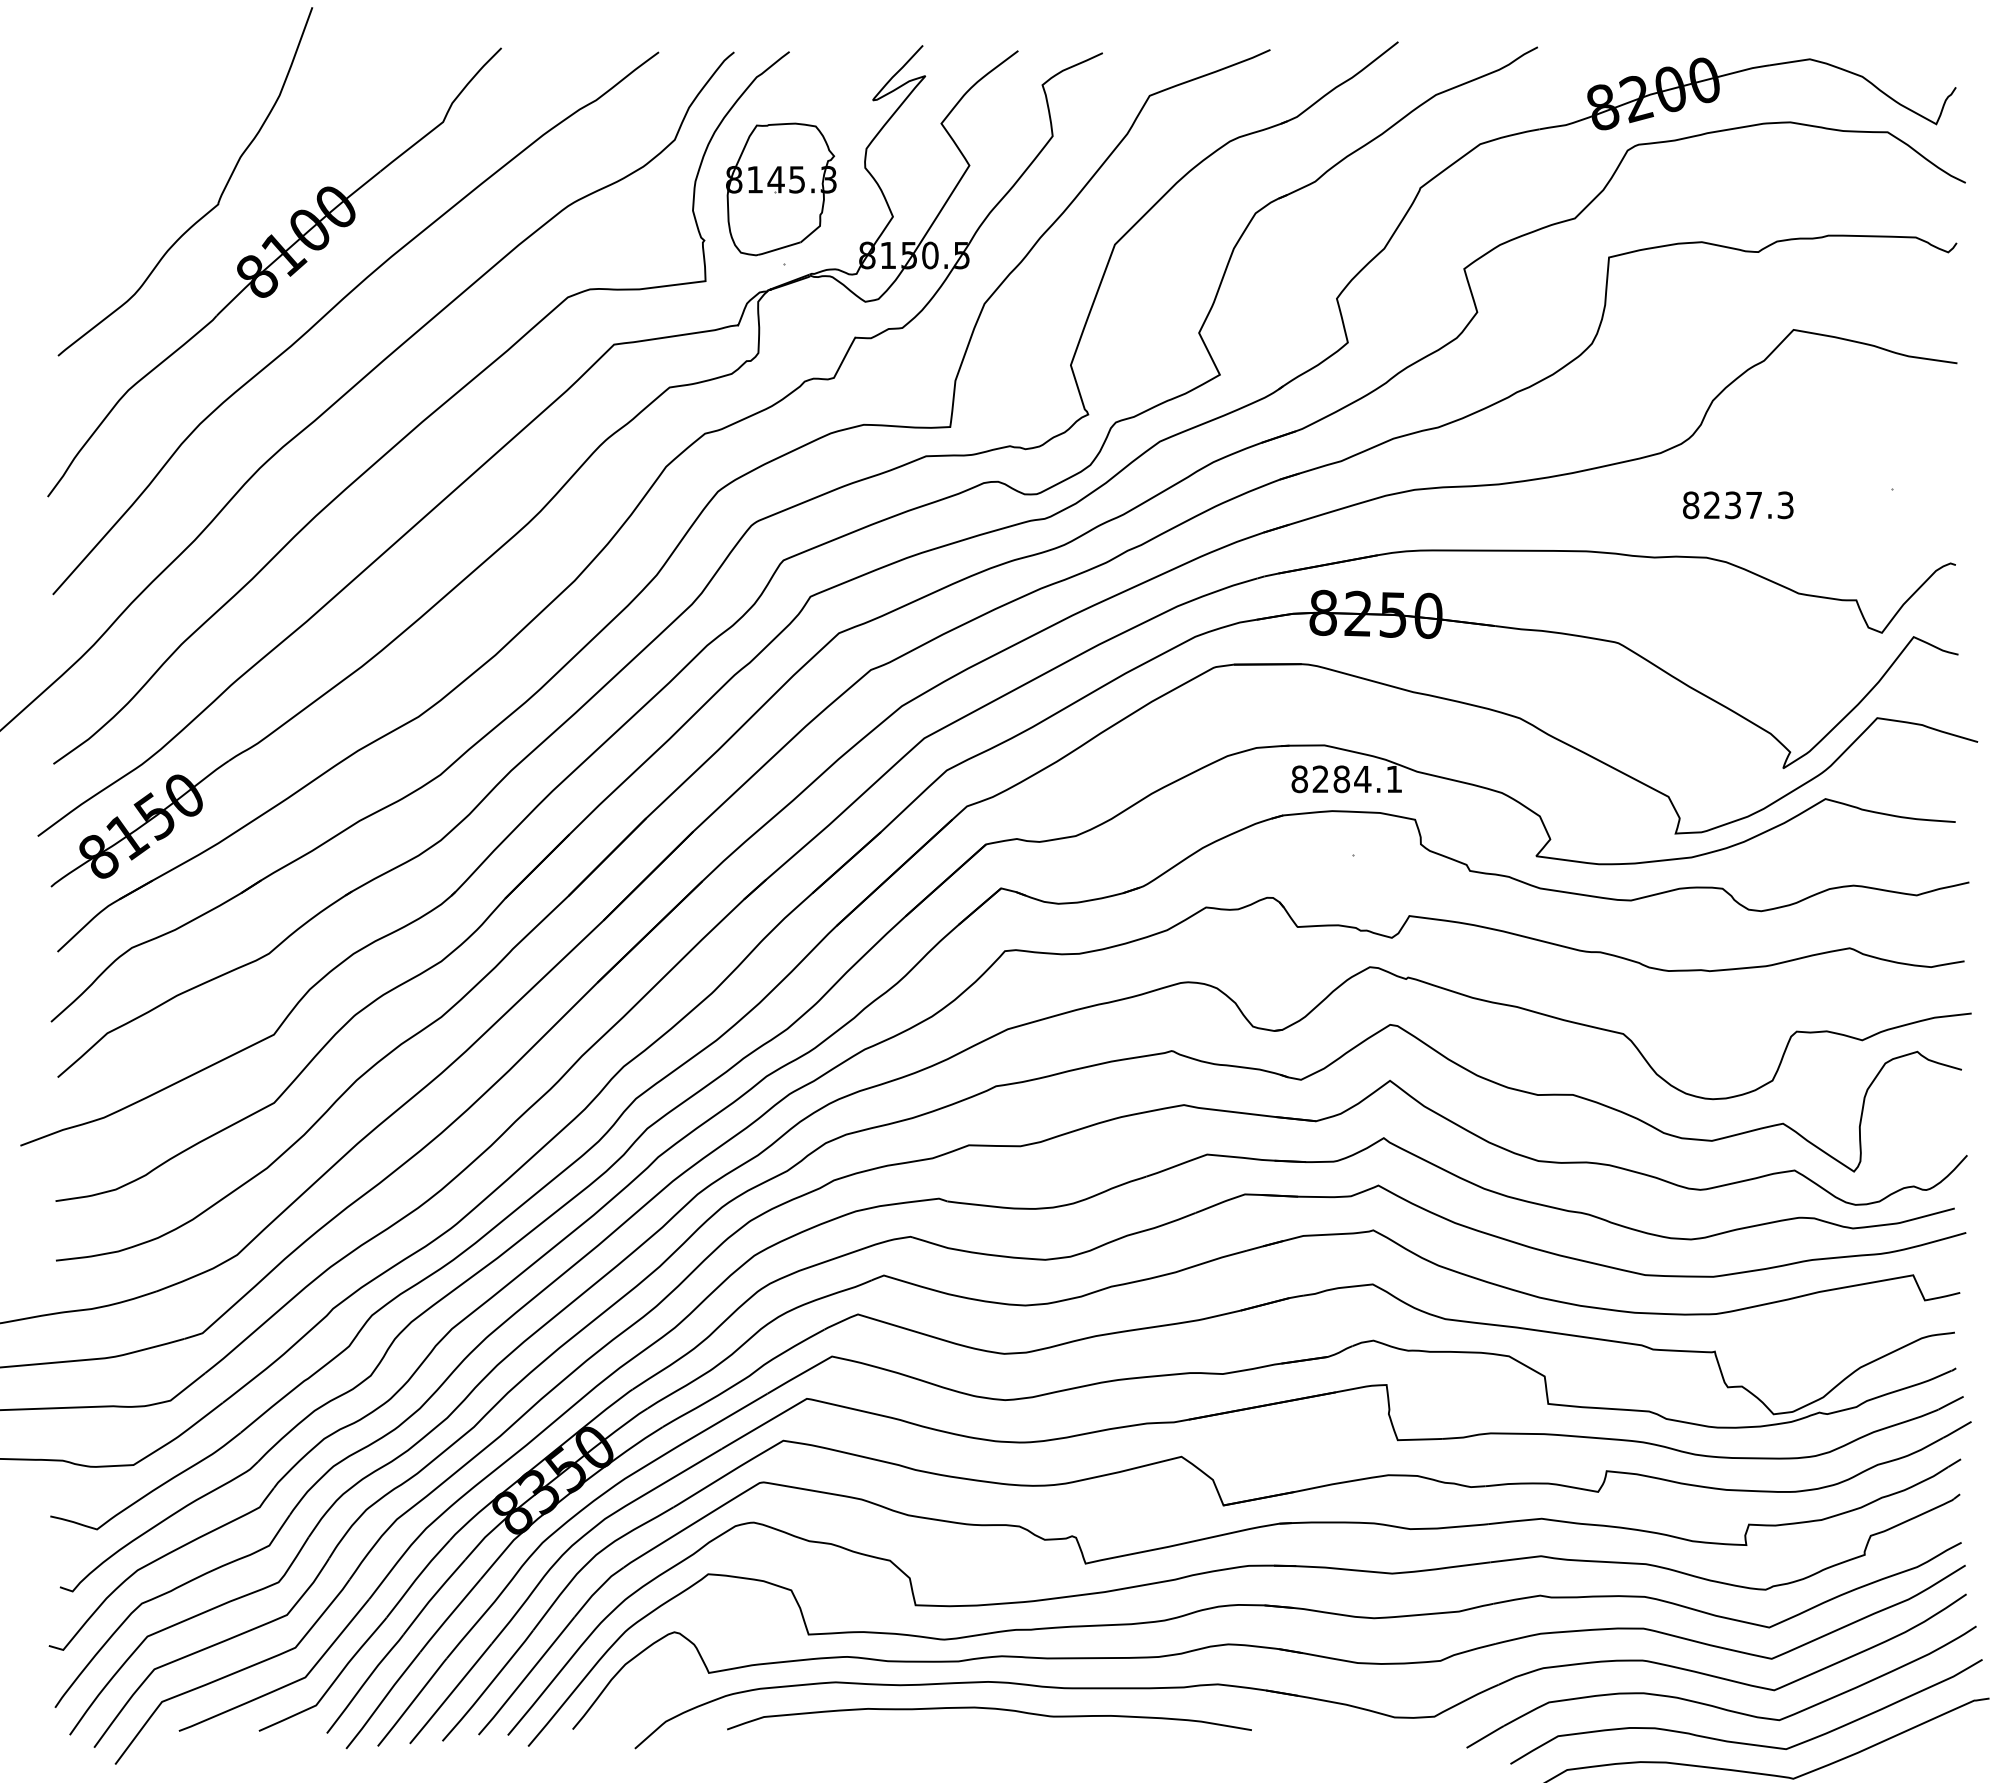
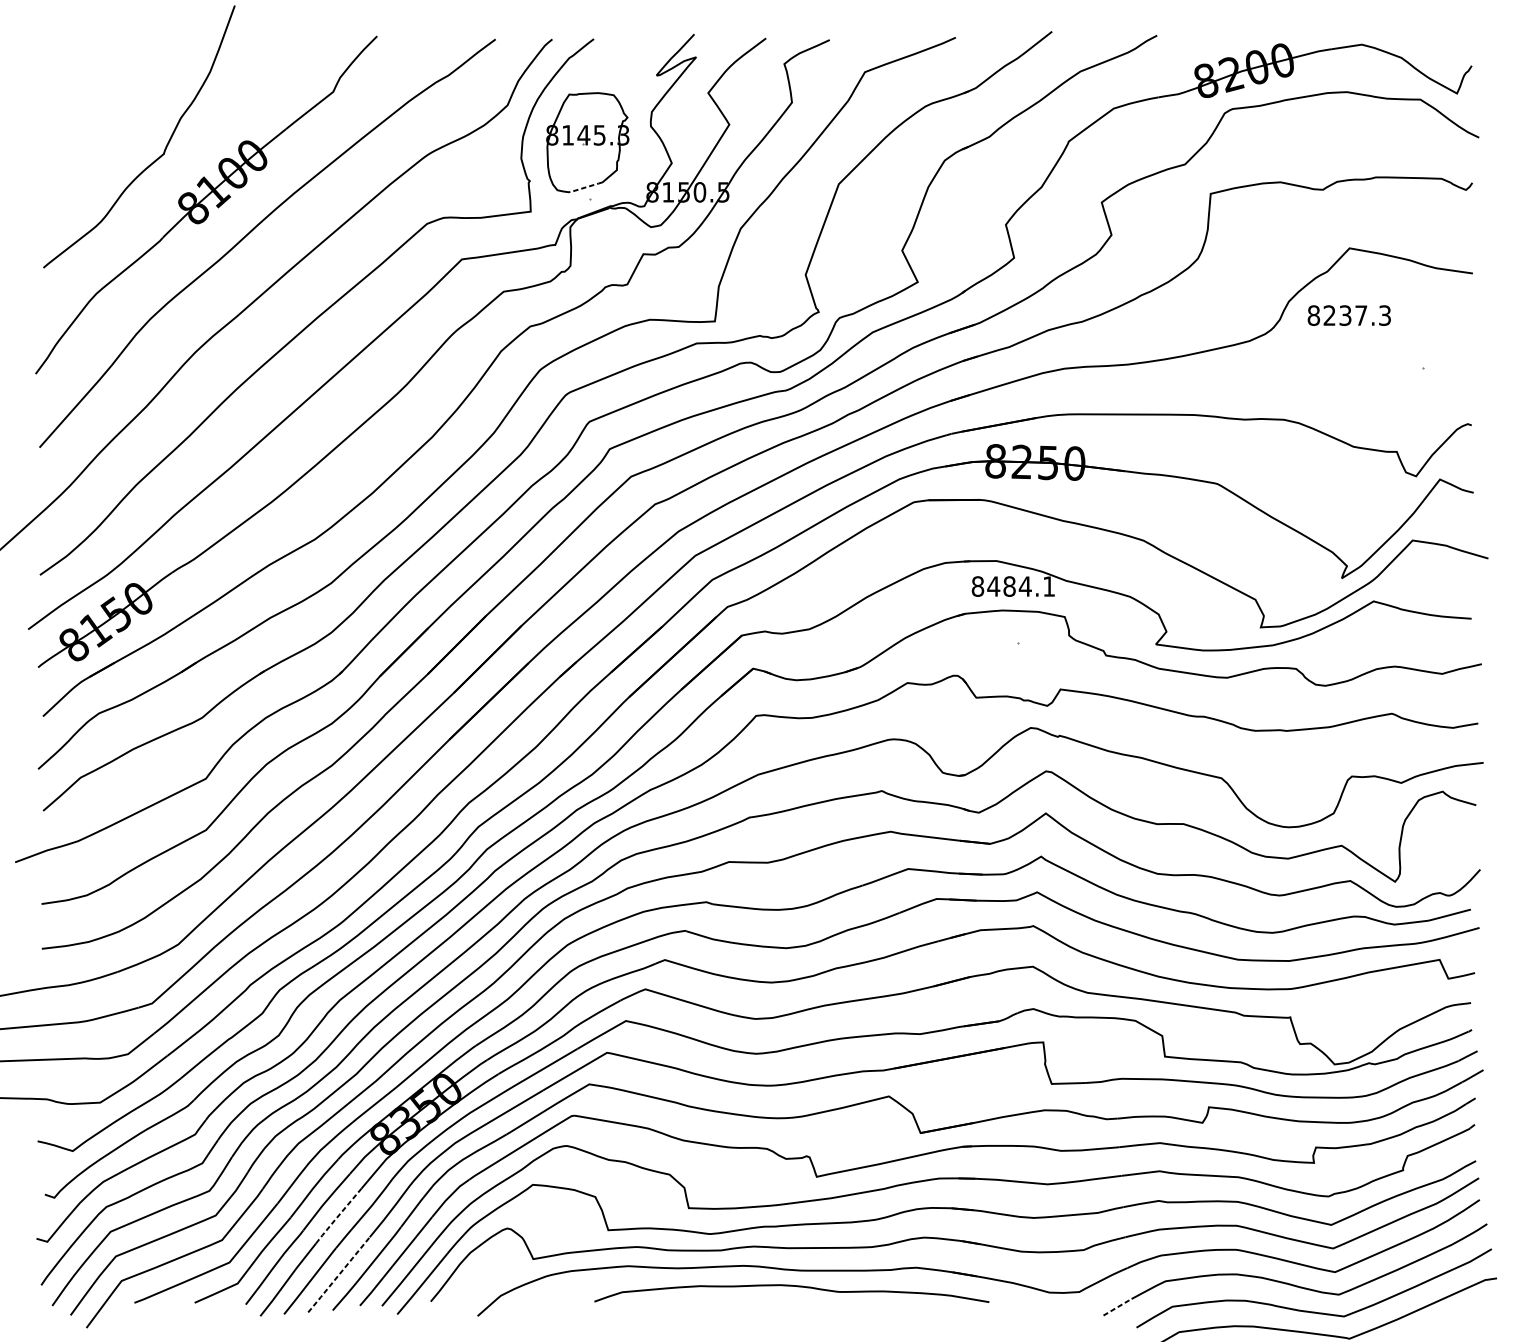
line: (778, 248) -> (585, 187), solid -> dashed
text: (1738, 505) -> (1349, 315), moved
text: (1320, 778) -> (993, 585), 8284.1 -> 8484.1
line: (449, 1616) -> (338, 1216), solid -> dashed
line: (450, 1694) -> (338, 1275), solid -> dashed
curve: (989, 1709) -> (791, 1286), moved
line: (1486, 1736) -> (1118, 1306), solid -> dashed

